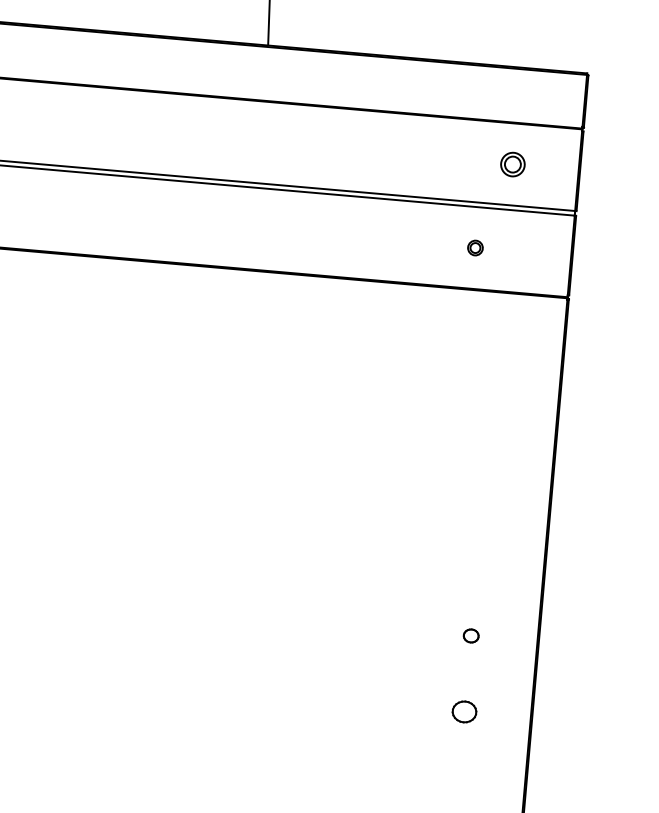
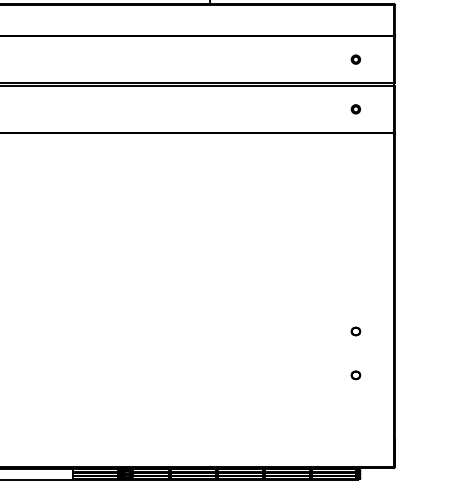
part: (511, 164) -> (355, 59), size x0.62
part: (474, 248) -> (355, 109), moved
part: (463, 712) -> (355, 375), size x0.62

